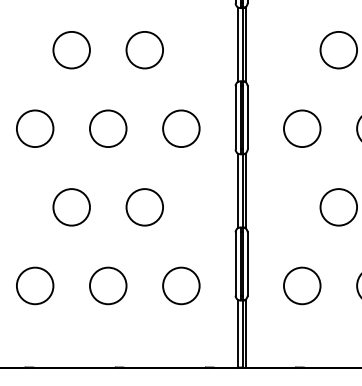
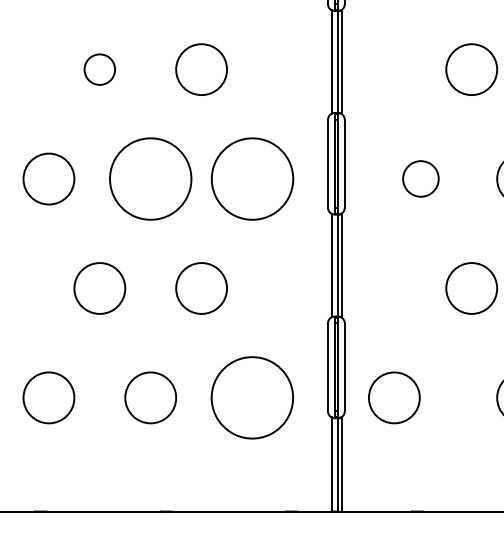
circle: (71, 49) -> (99, 68), size x0.6
circle: (107, 128) -> (149, 178), size x1.6
circle: (181, 128) -> (252, 178), size x1.6
circle: (302, 128) -> (421, 178), size x0.7
circle: (181, 285) -> (252, 397), size x1.6
circle: (302, 285) -> (394, 397), moved

